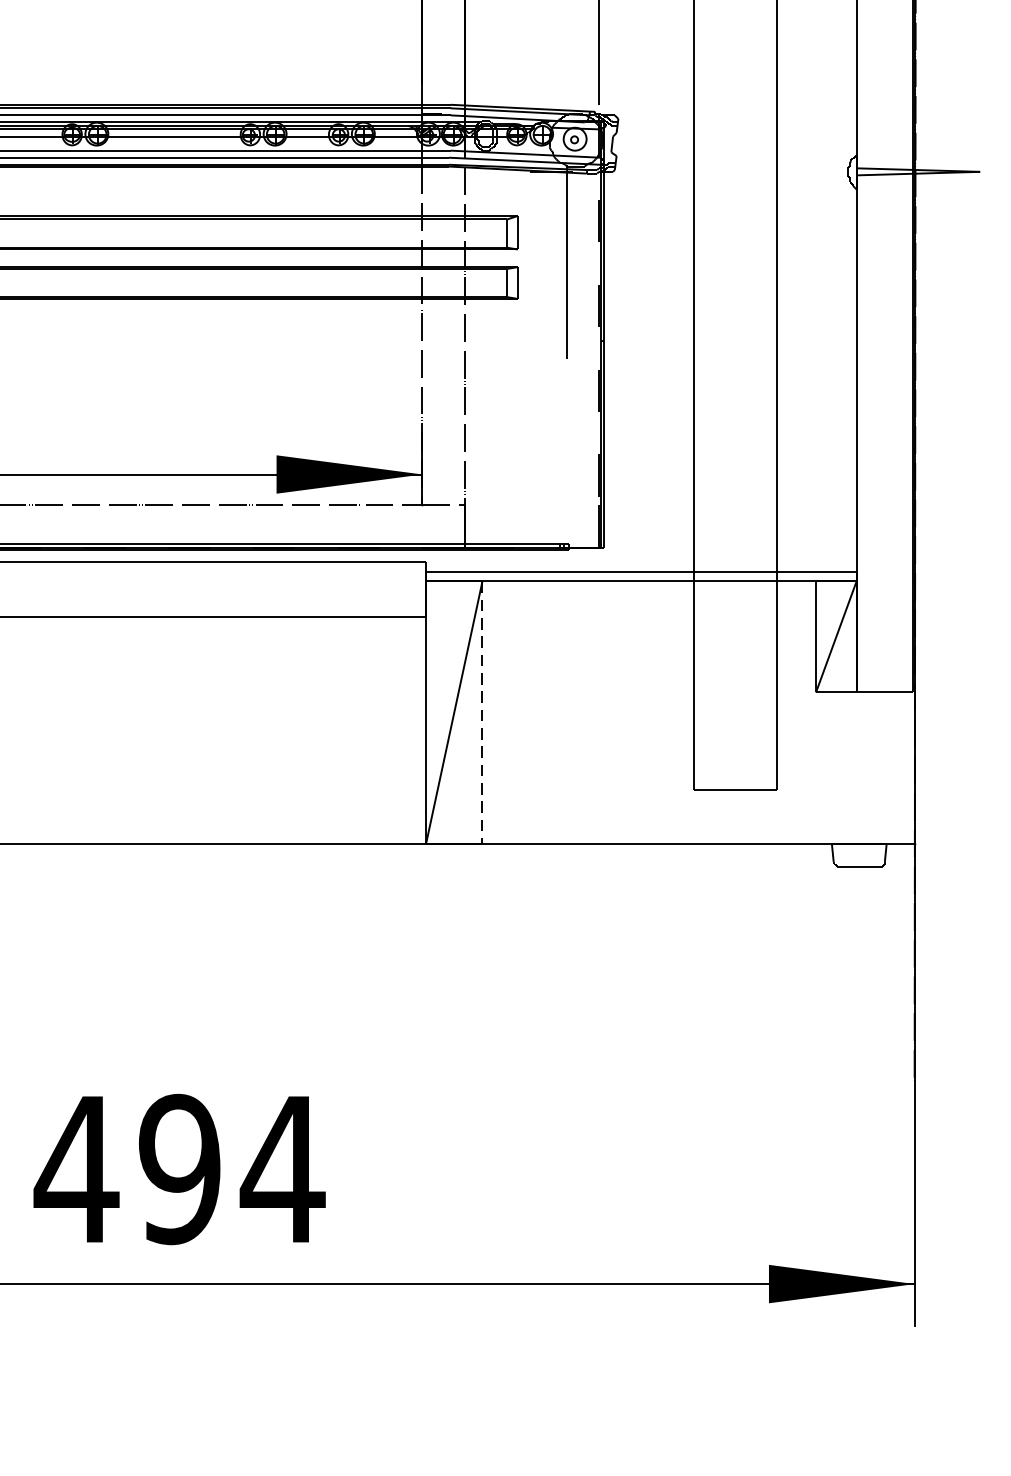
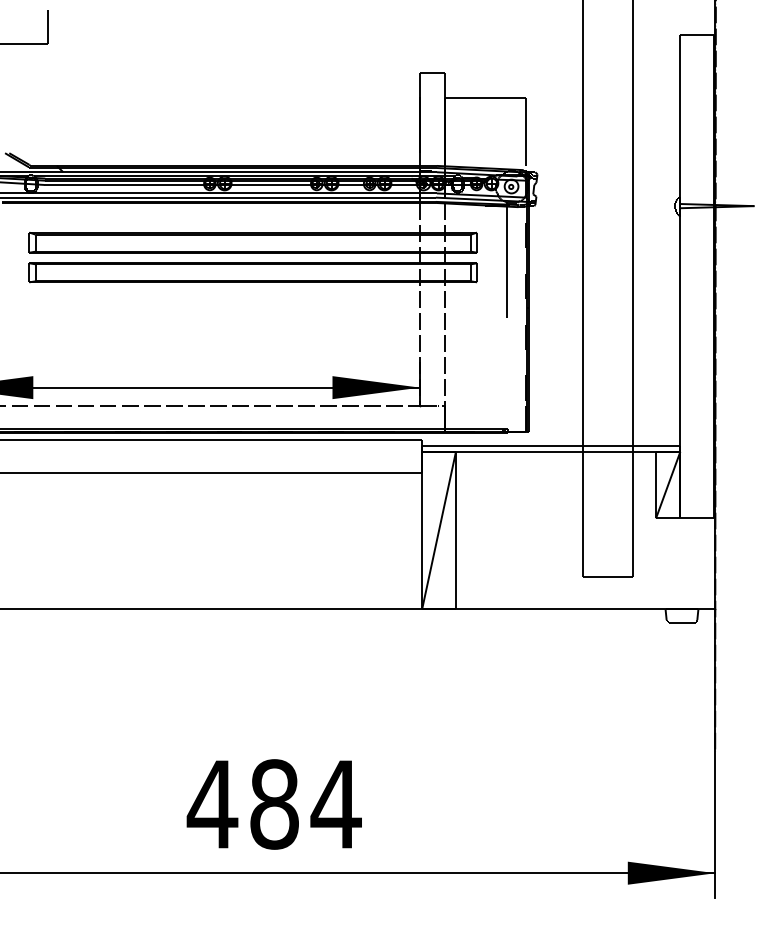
line: (481, 712) -> (455, 530), dashed -> solid
text: (179, 1169) -> (274, 804), 494 -> 484

